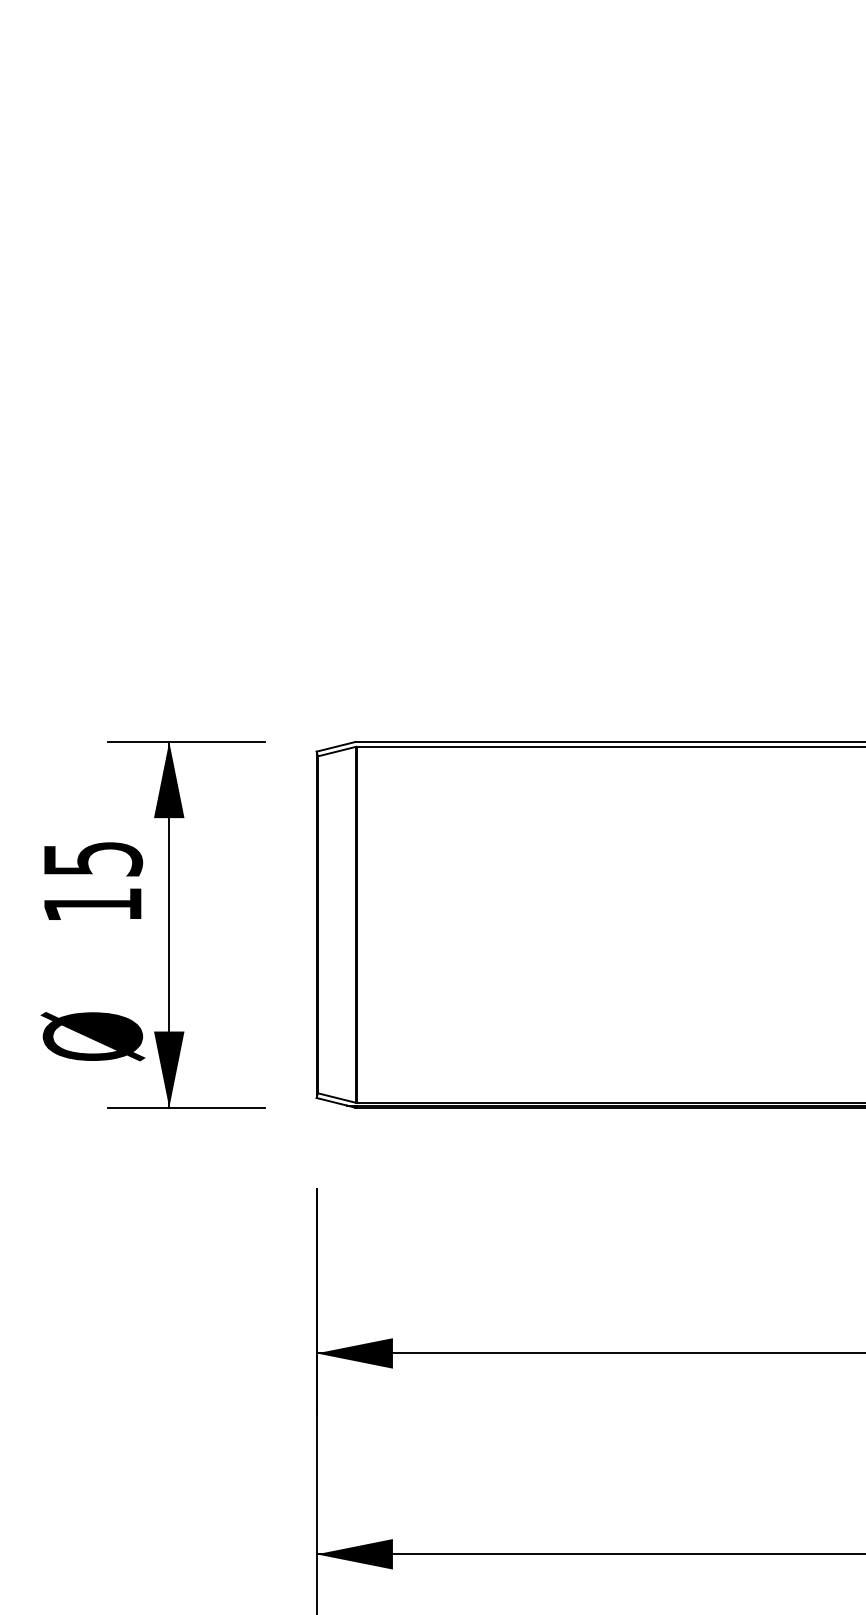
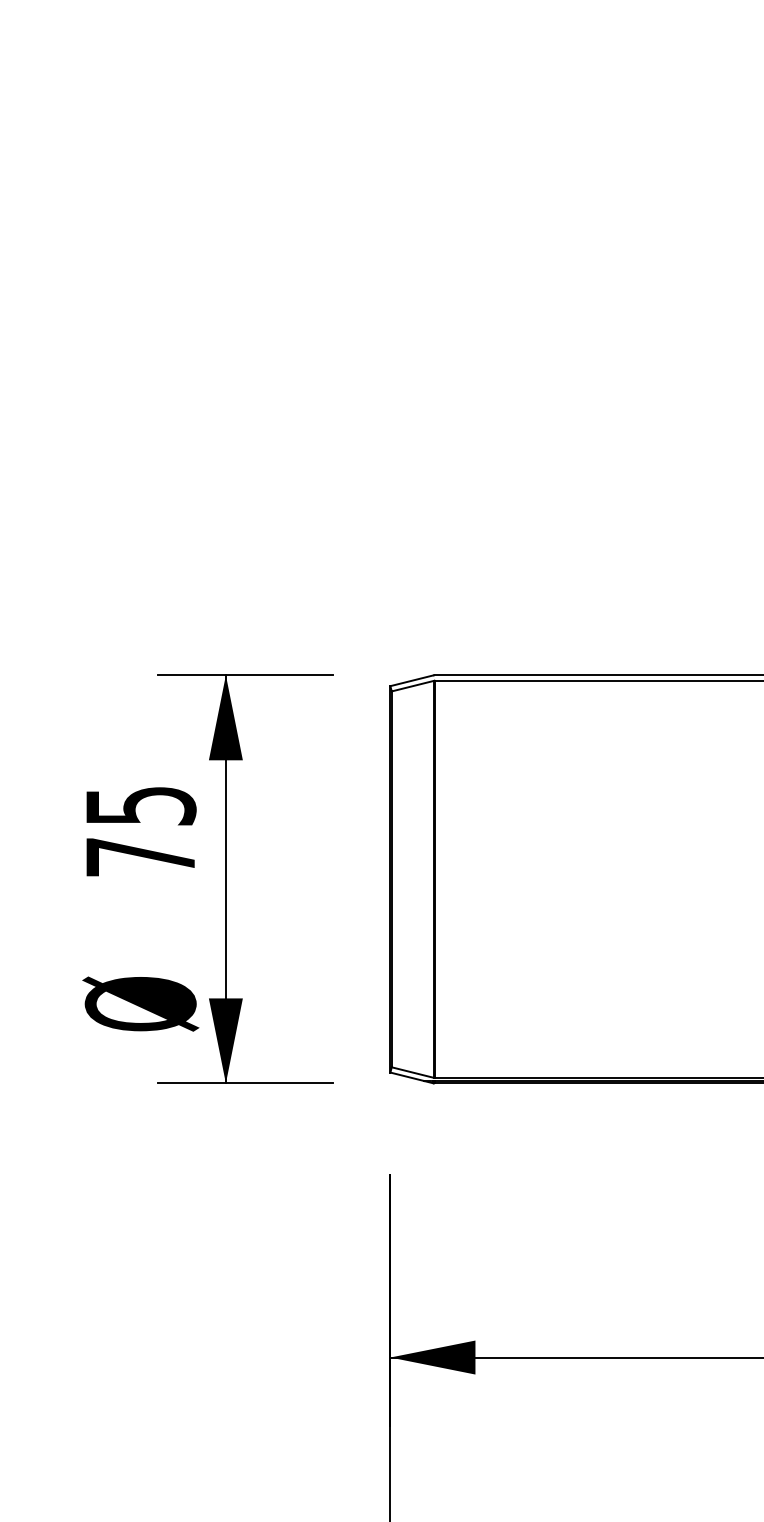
text: (92, 904) -> (140, 856), 15 -> 75

